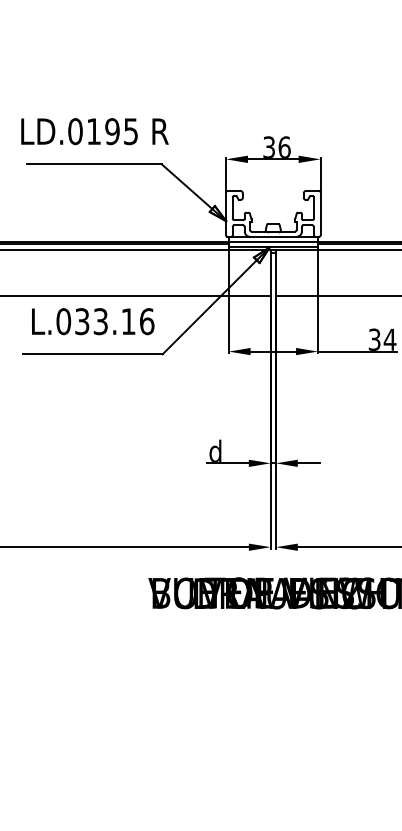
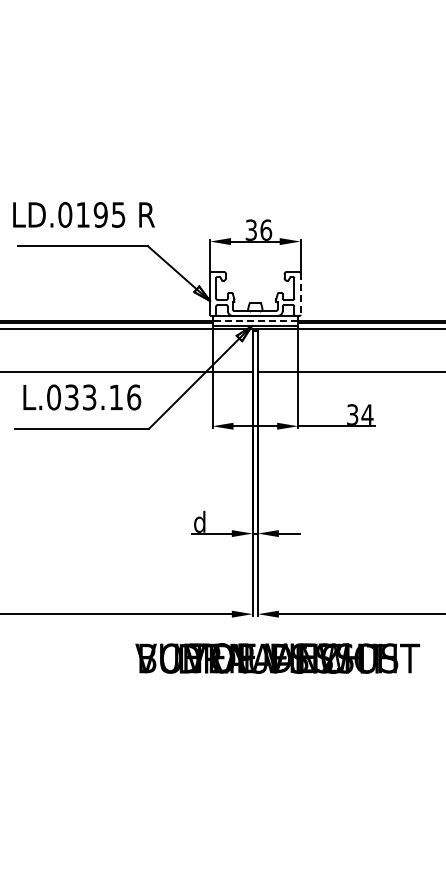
line: (320, 214) -> (300, 294), solid -> dashed
line: (273, 242) -> (255, 321), solid -> dashed

